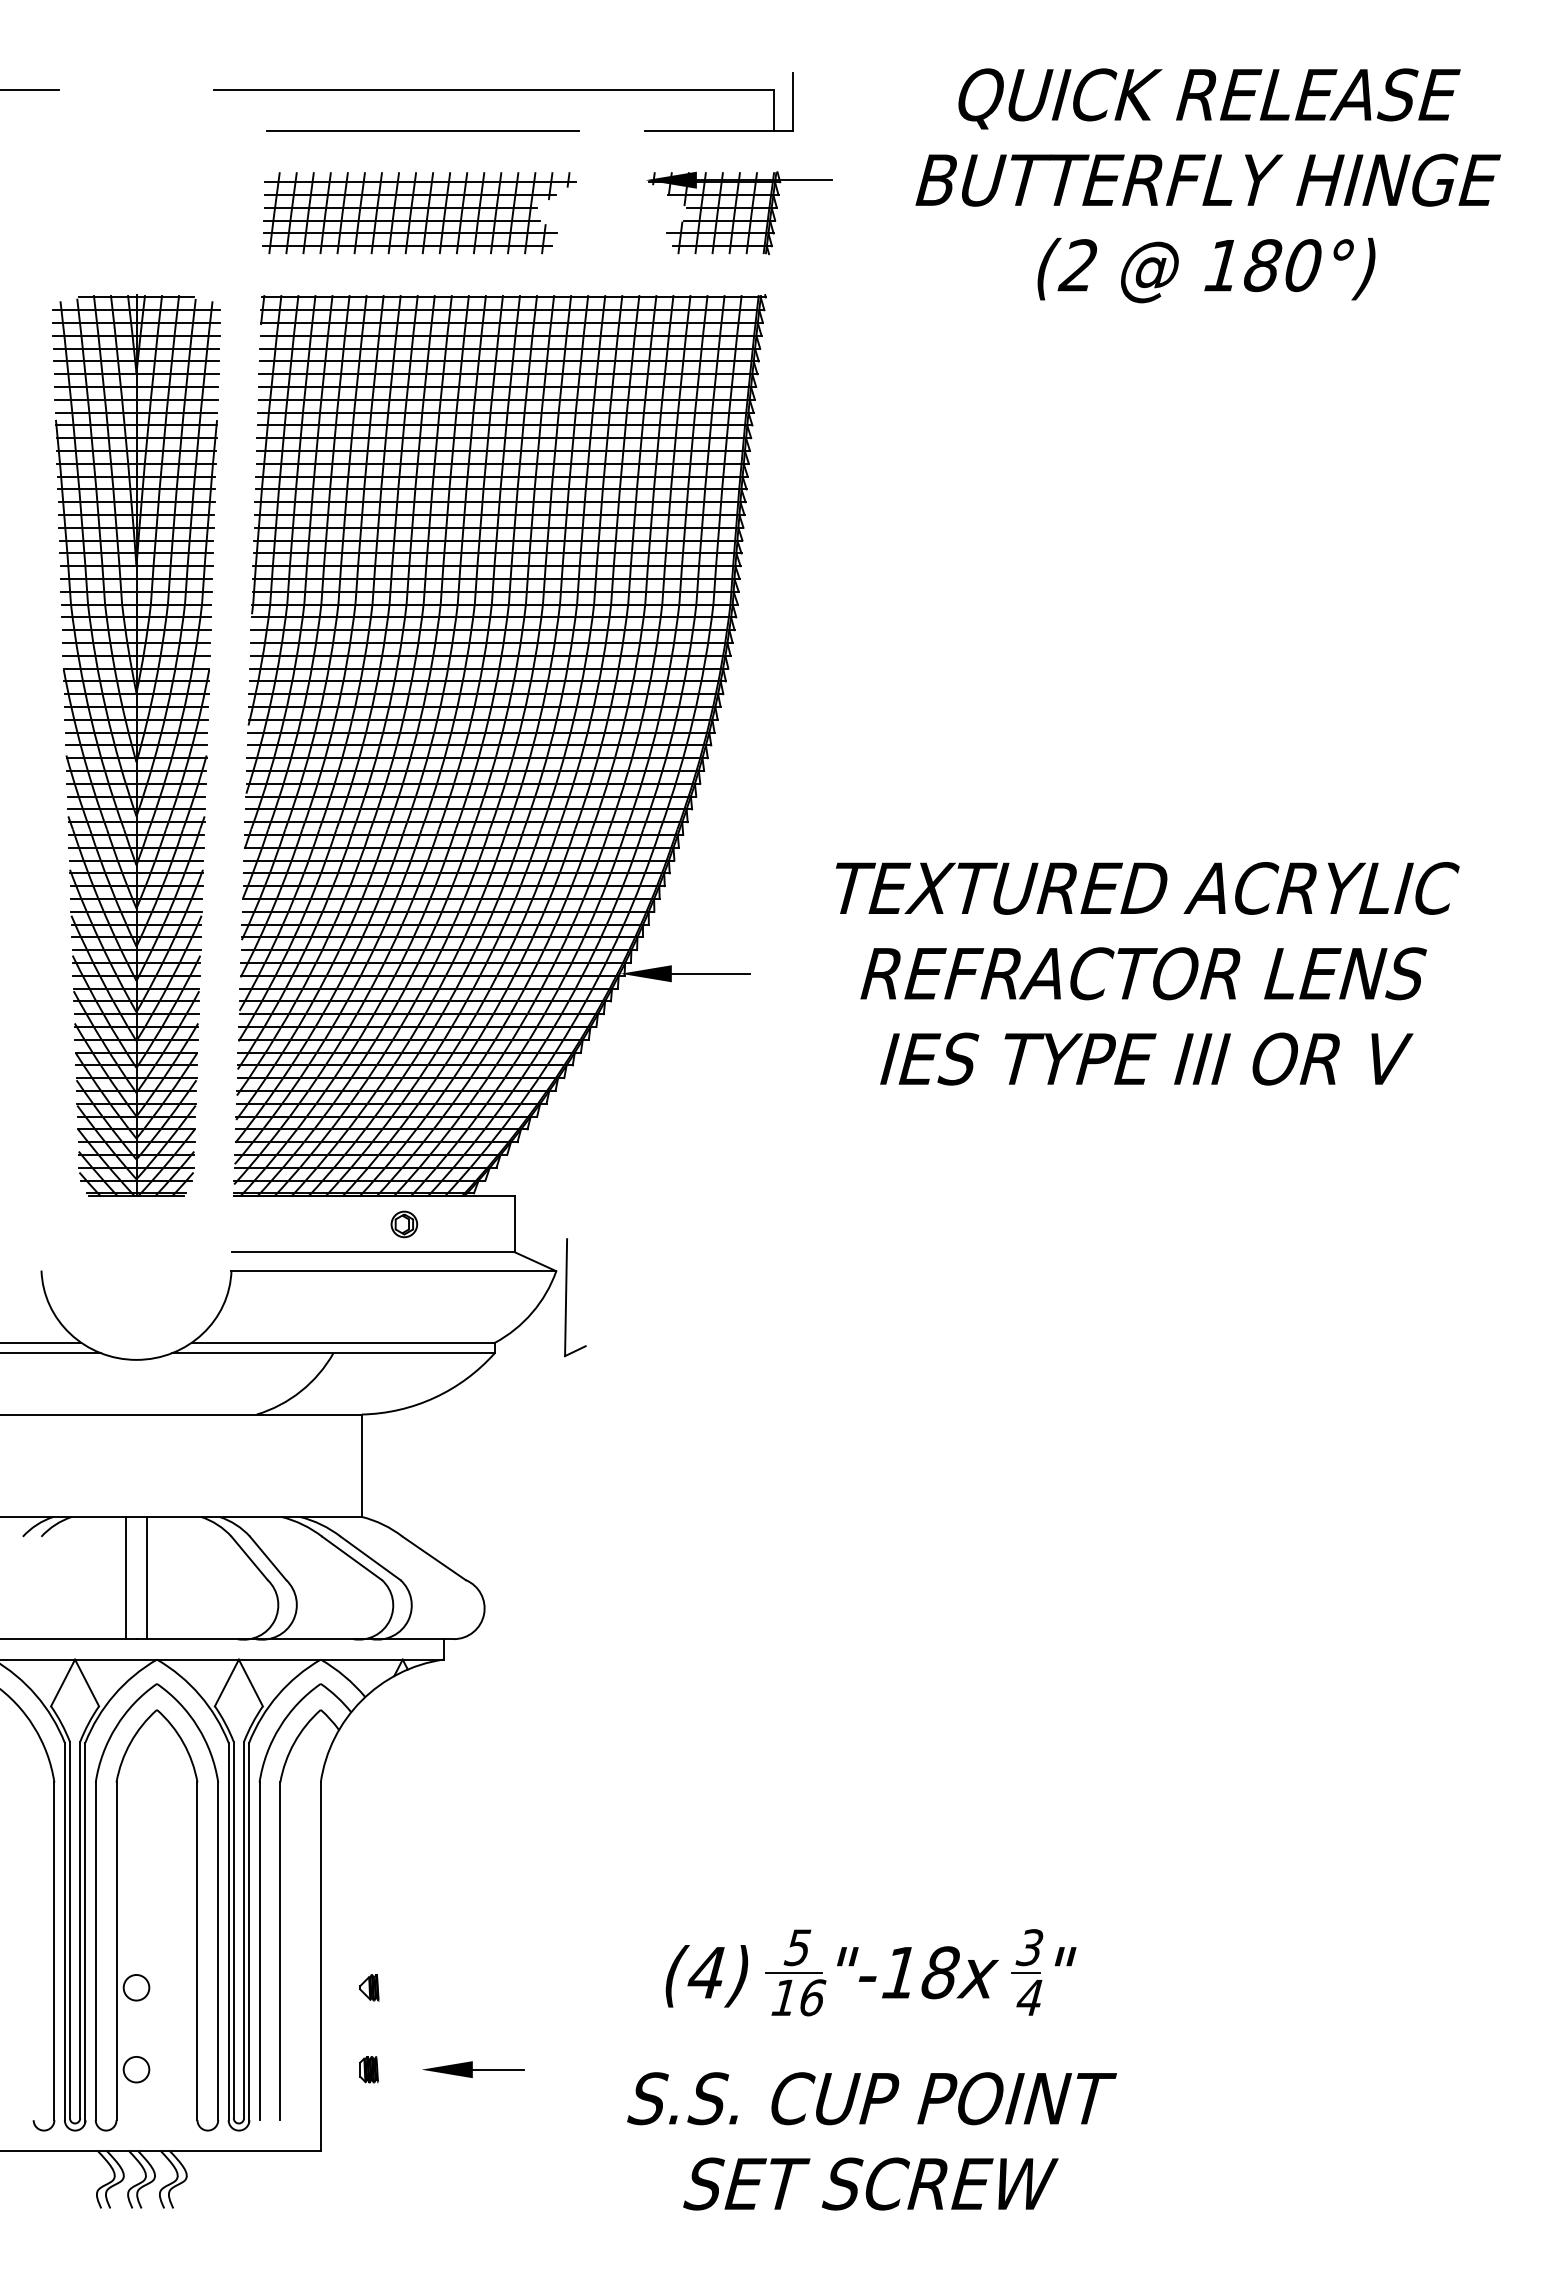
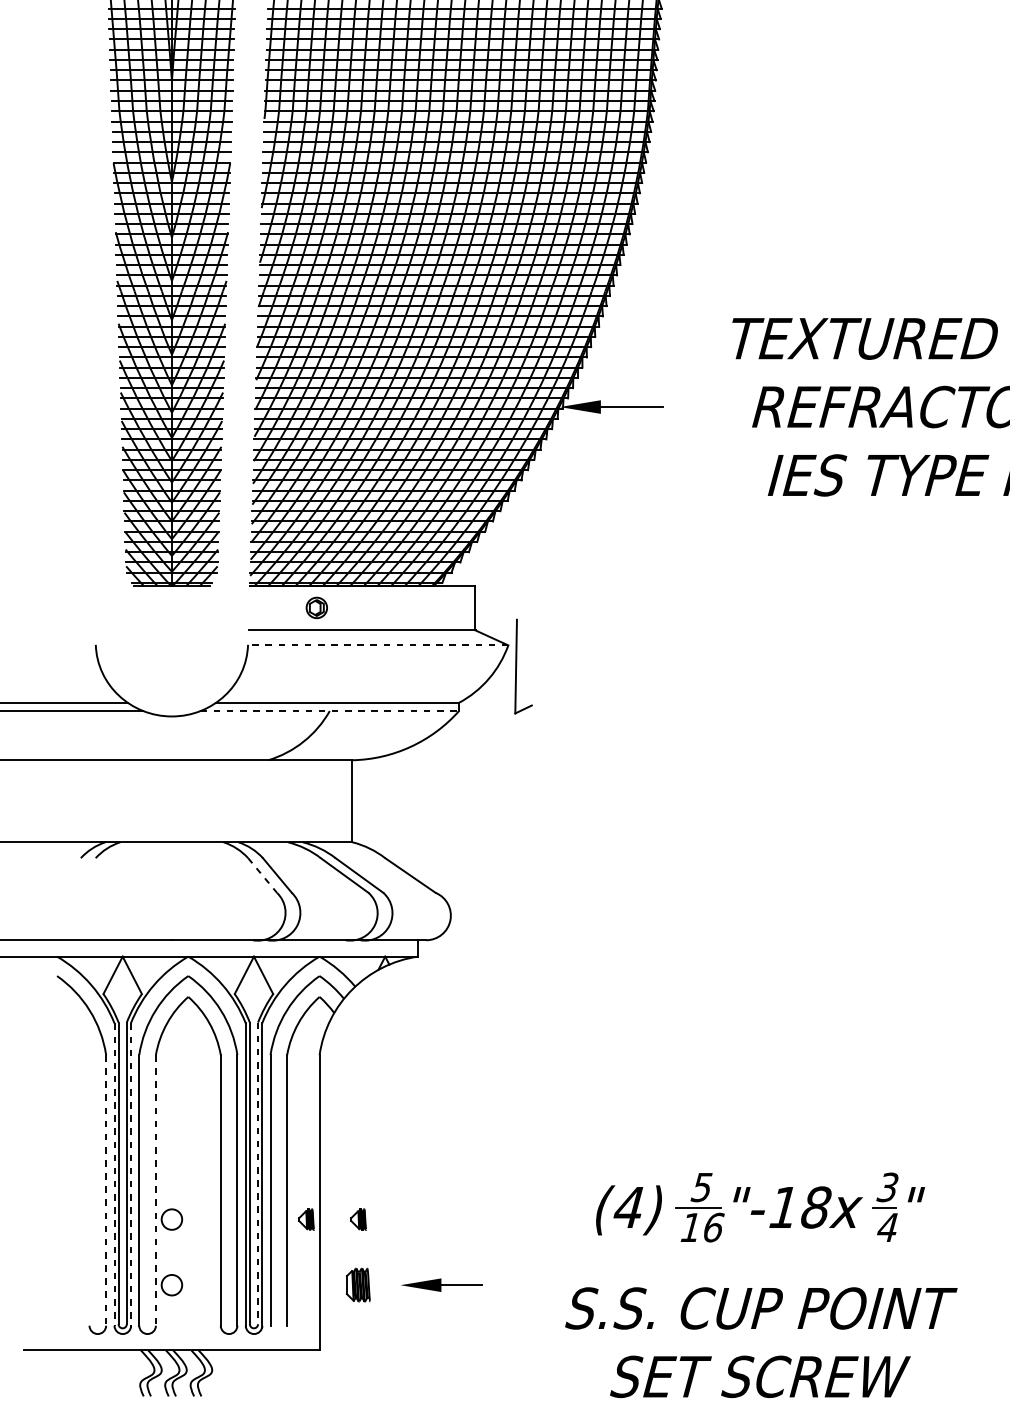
part: (404, 1224) -> (316, 607), moved
line: (393, 1271) -> (377, 645), solid -> dashed
line: (334, 1353) -> (330, 711), solid -> dashed
line: (250, 1558) -> (263, 875), solid -> dashed
line: (126, 1577) -> (163, 890), removed
line: (146, 1577) -> (179, 890), removed
line: (244, 1930) -> (258, 1173), solid -> dashed
line: (64, 1931) -> (114, 1174), solid -> dashed
line: (85, 1932) -> (131, 1175), solid -> dashed
line: (54, 1951) -> (106, 1190), solid -> dashed
line: (116, 1951) -> (155, 1190), solid -> dashed
part: (304, 1987) -> (306, 1219), added
part: (368, 2069) -> (357, 1285), size x1.6

